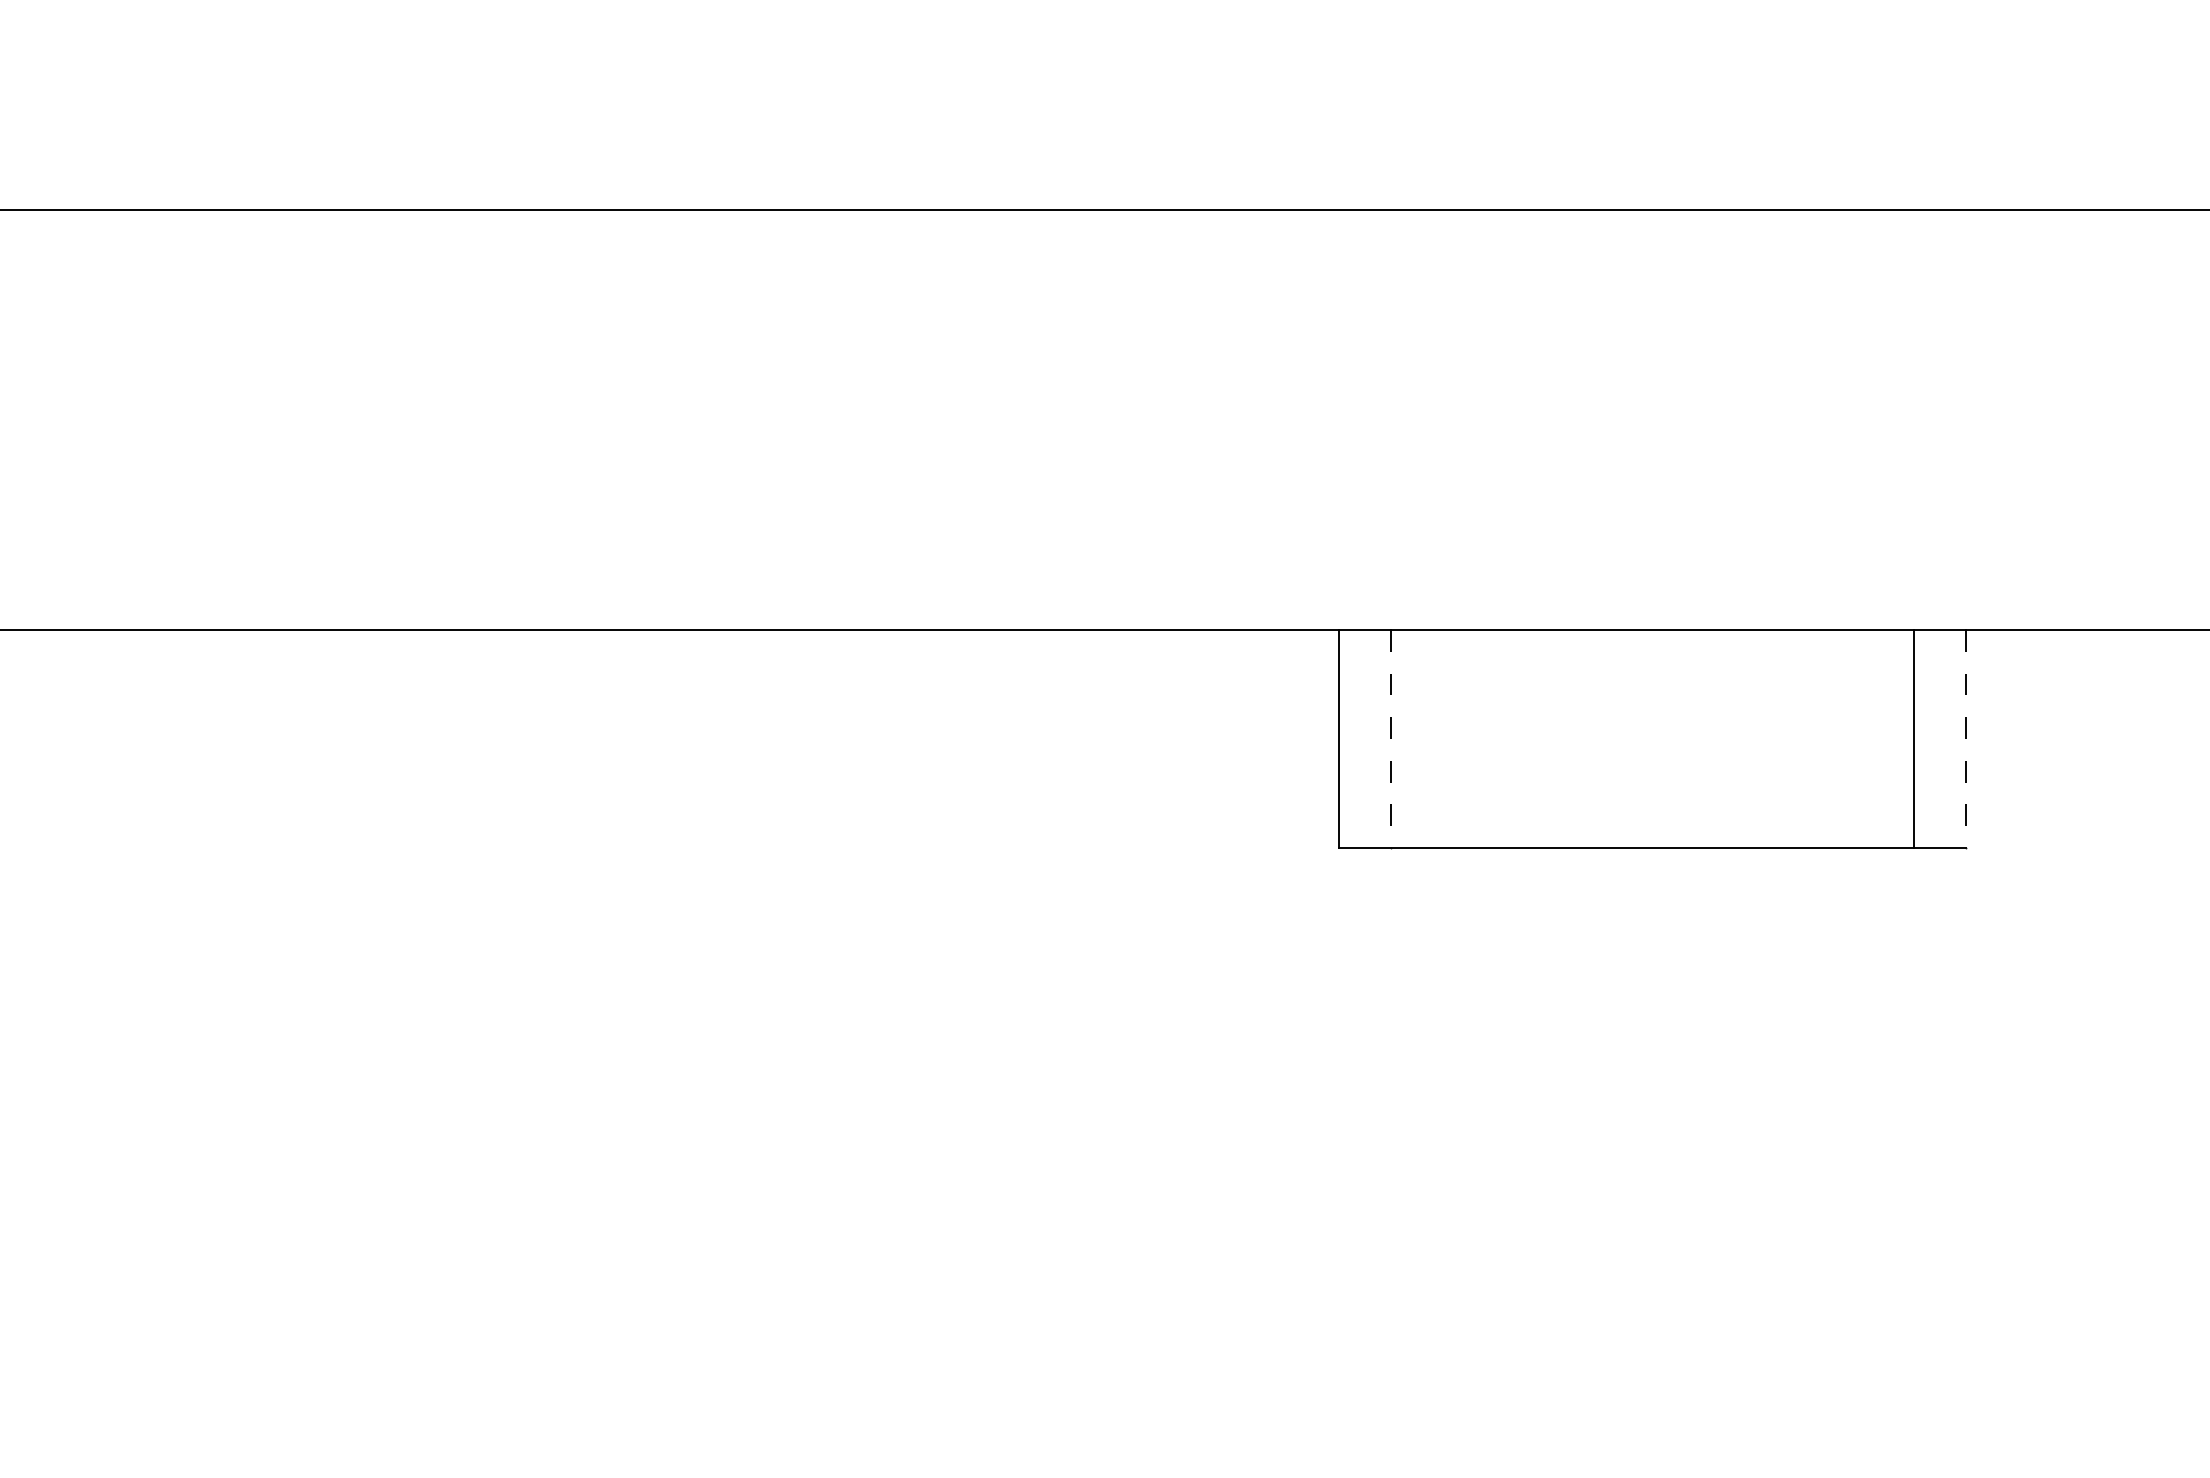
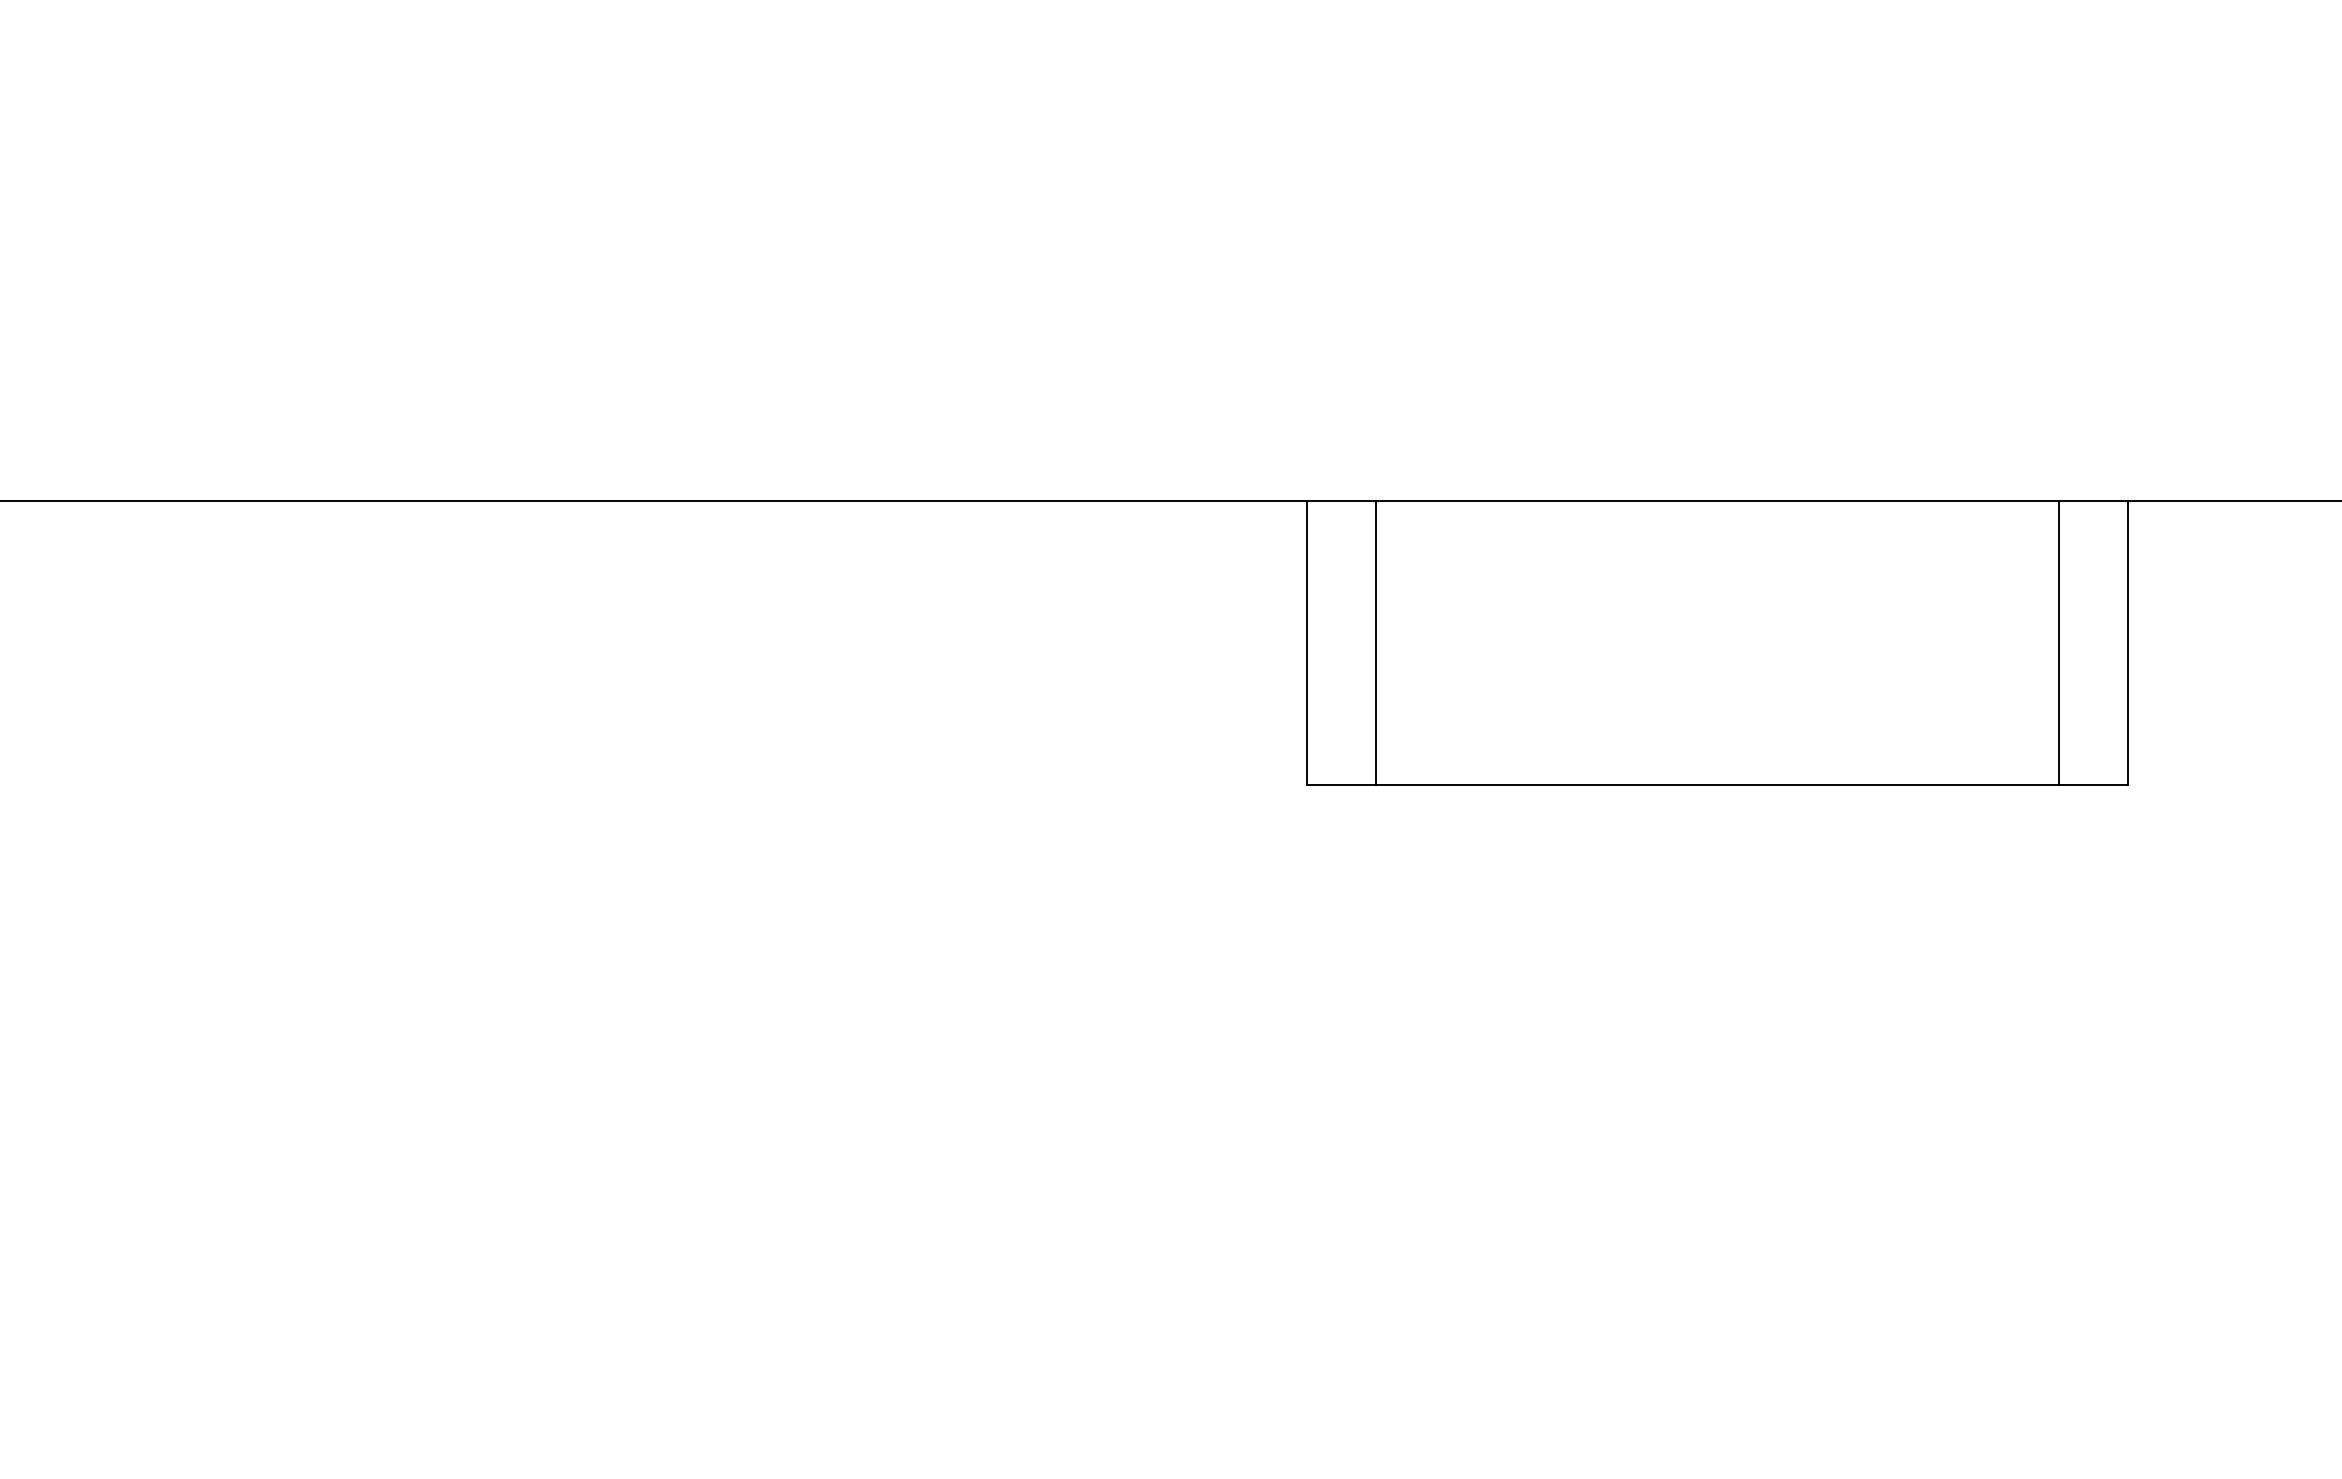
line: (1391, 739) -> (1376, 643), dashed -> solid
line: (1965, 739) -> (2127, 643), dashed -> solid

